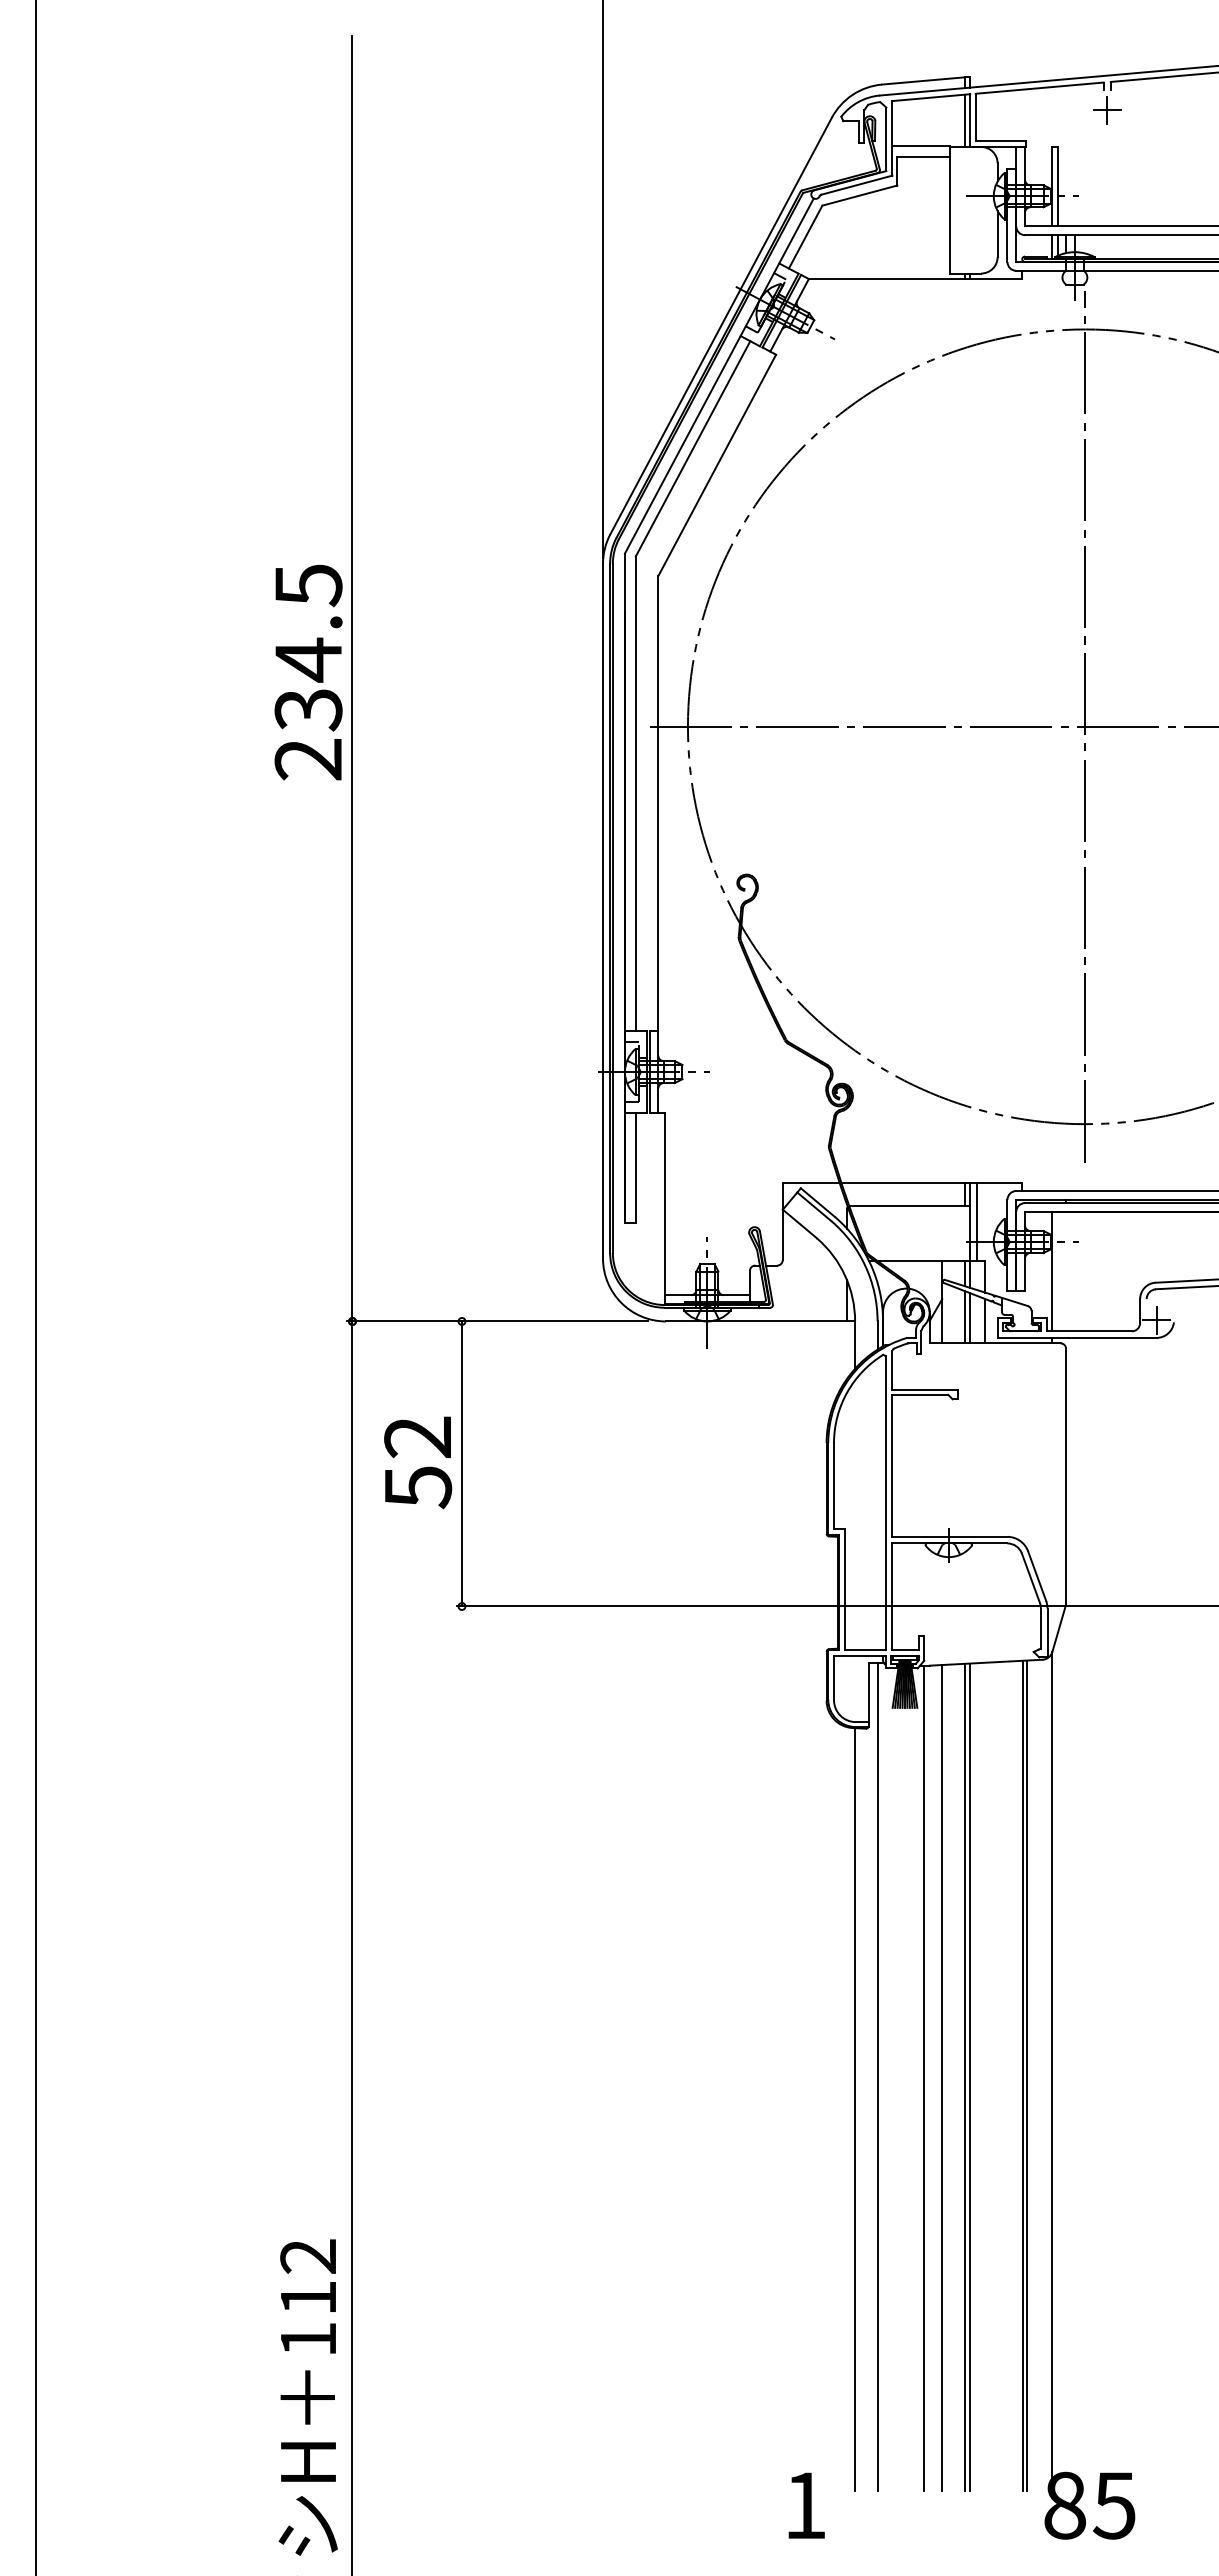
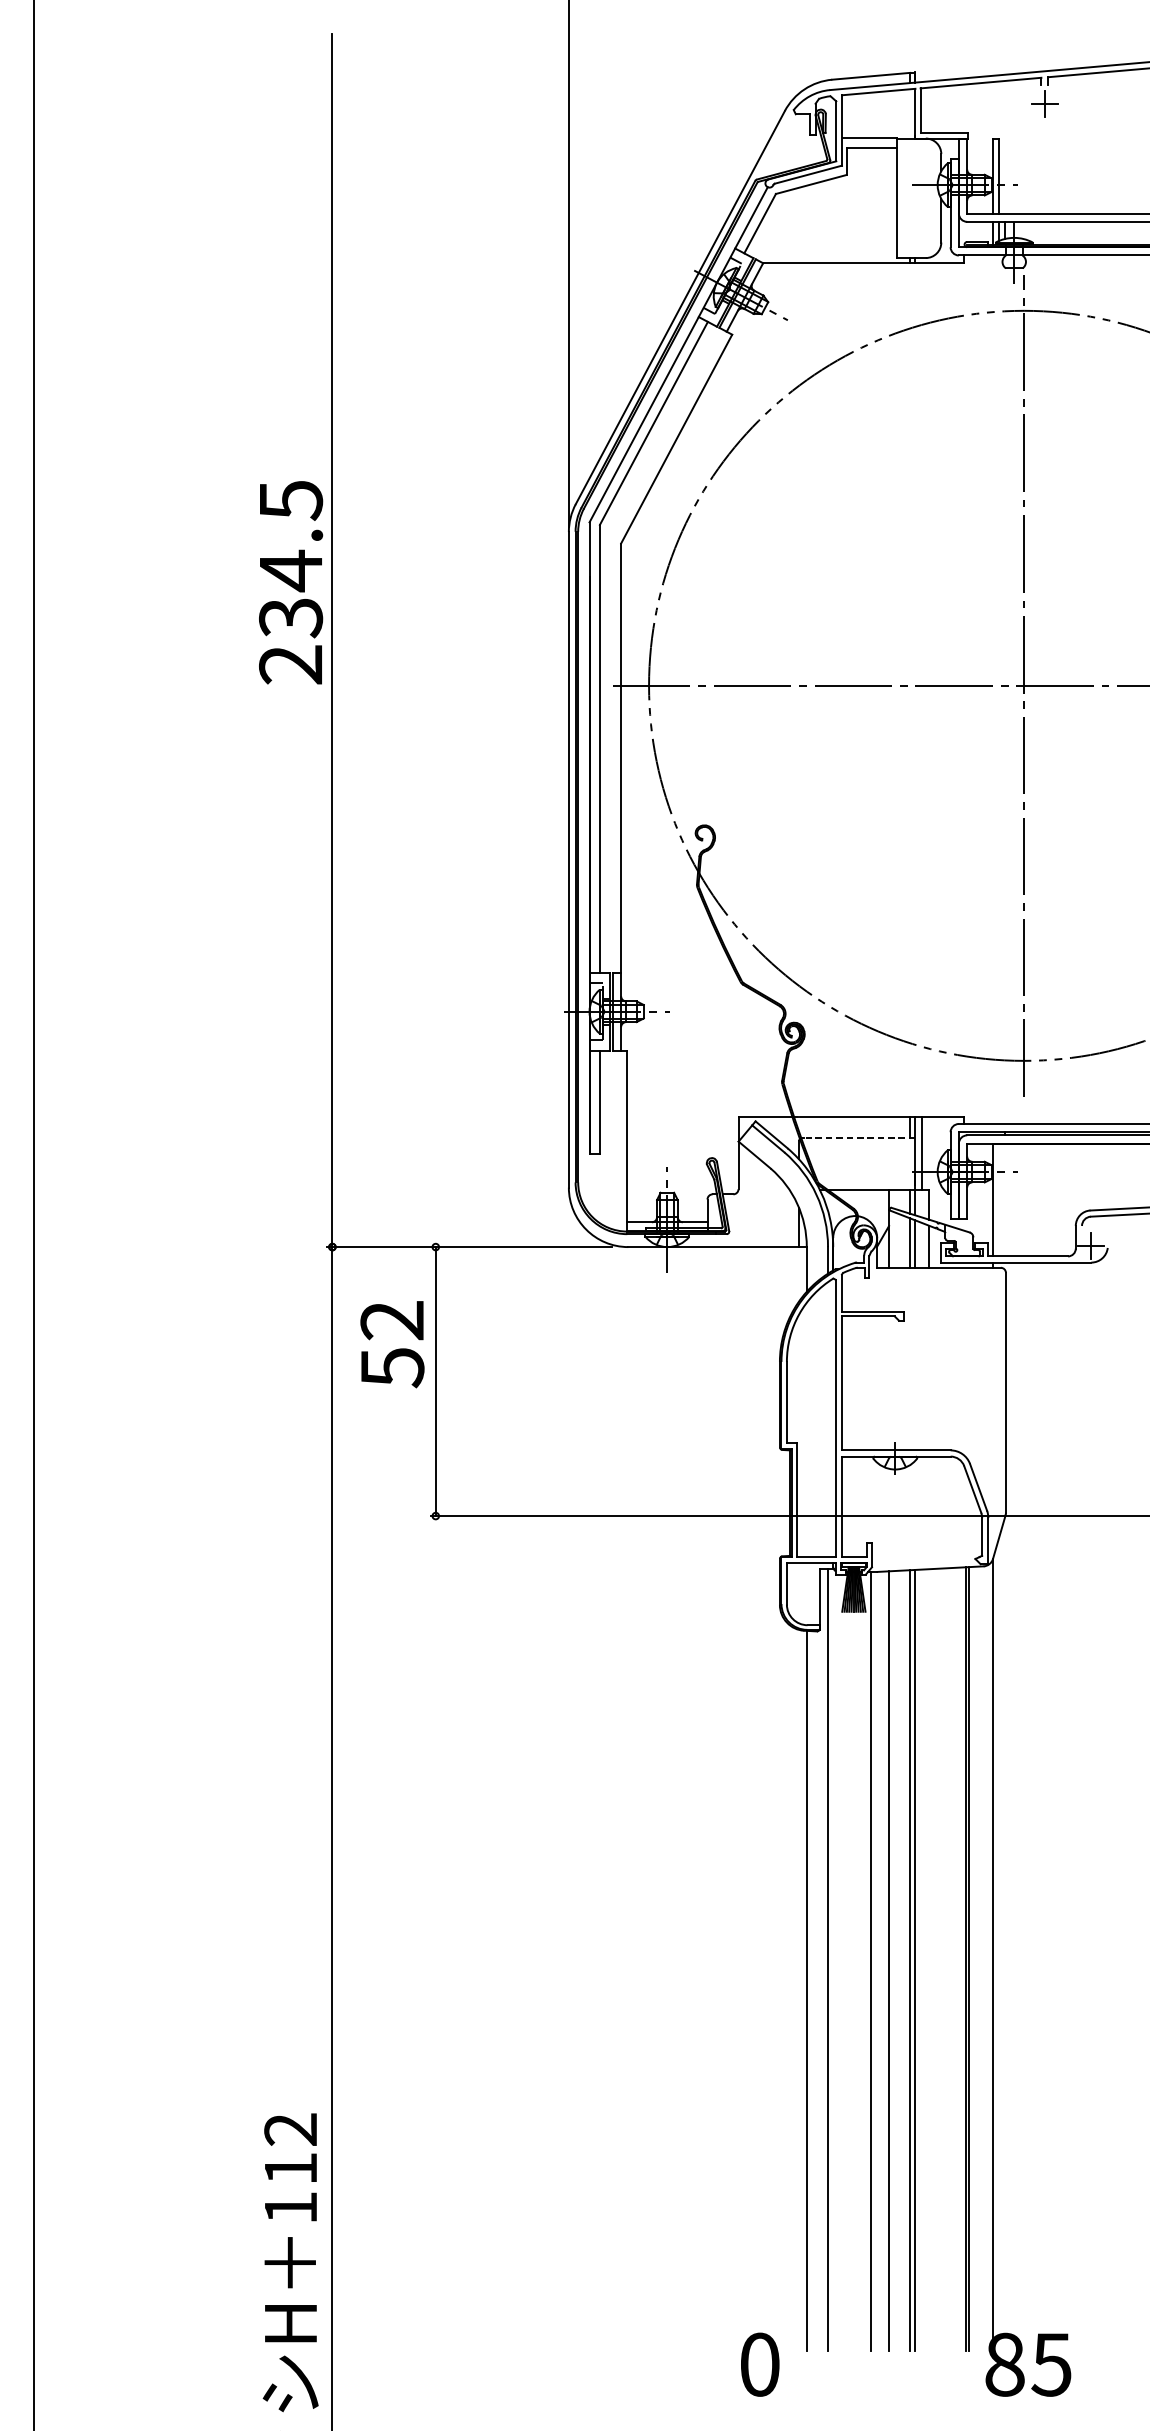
line: (964, 120) -> (910, 113), removed
text: (308, 672) -> (290, 582), moved
line: (911, 1206) -> (860, 1138), solid -> dashed
text: (418, 1462) -> (392, 1344), moved
text: (805, 2505) -> (759, 2364), 1 -> 0

